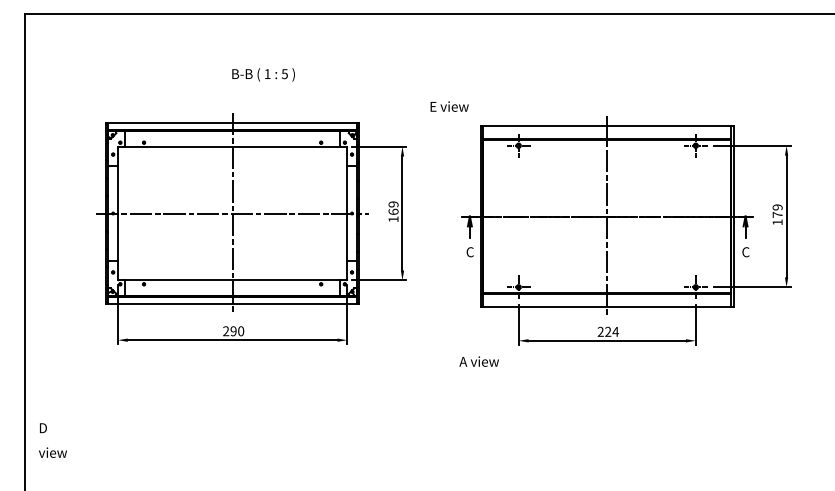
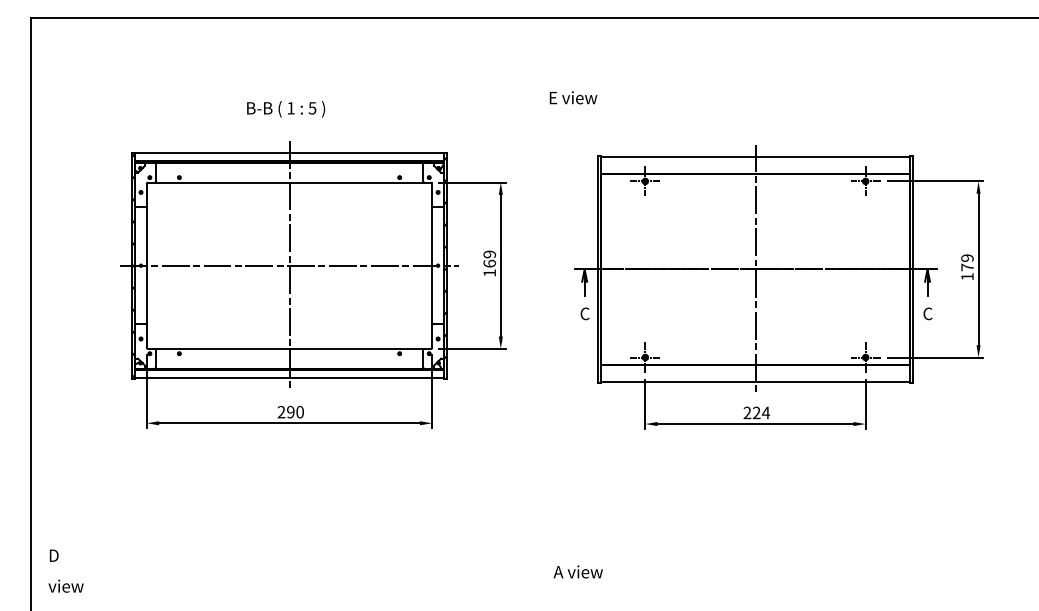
text: (263, 75) -> (286, 109), moved
text: (449, 106) -> (573, 97), moved
text: (478, 361) -> (577, 571), moved
text: (52, 440) -> (65, 570), moved

